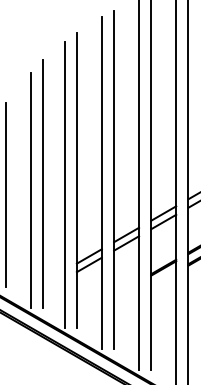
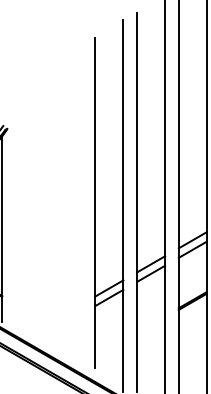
line: (43, 184) -> (57, 207), removed
line: (64, 184) -> (81, 207), removed
line: (30, 190) -> (43, 214), removed
line: (5, 194) -> (15, 218), removed

